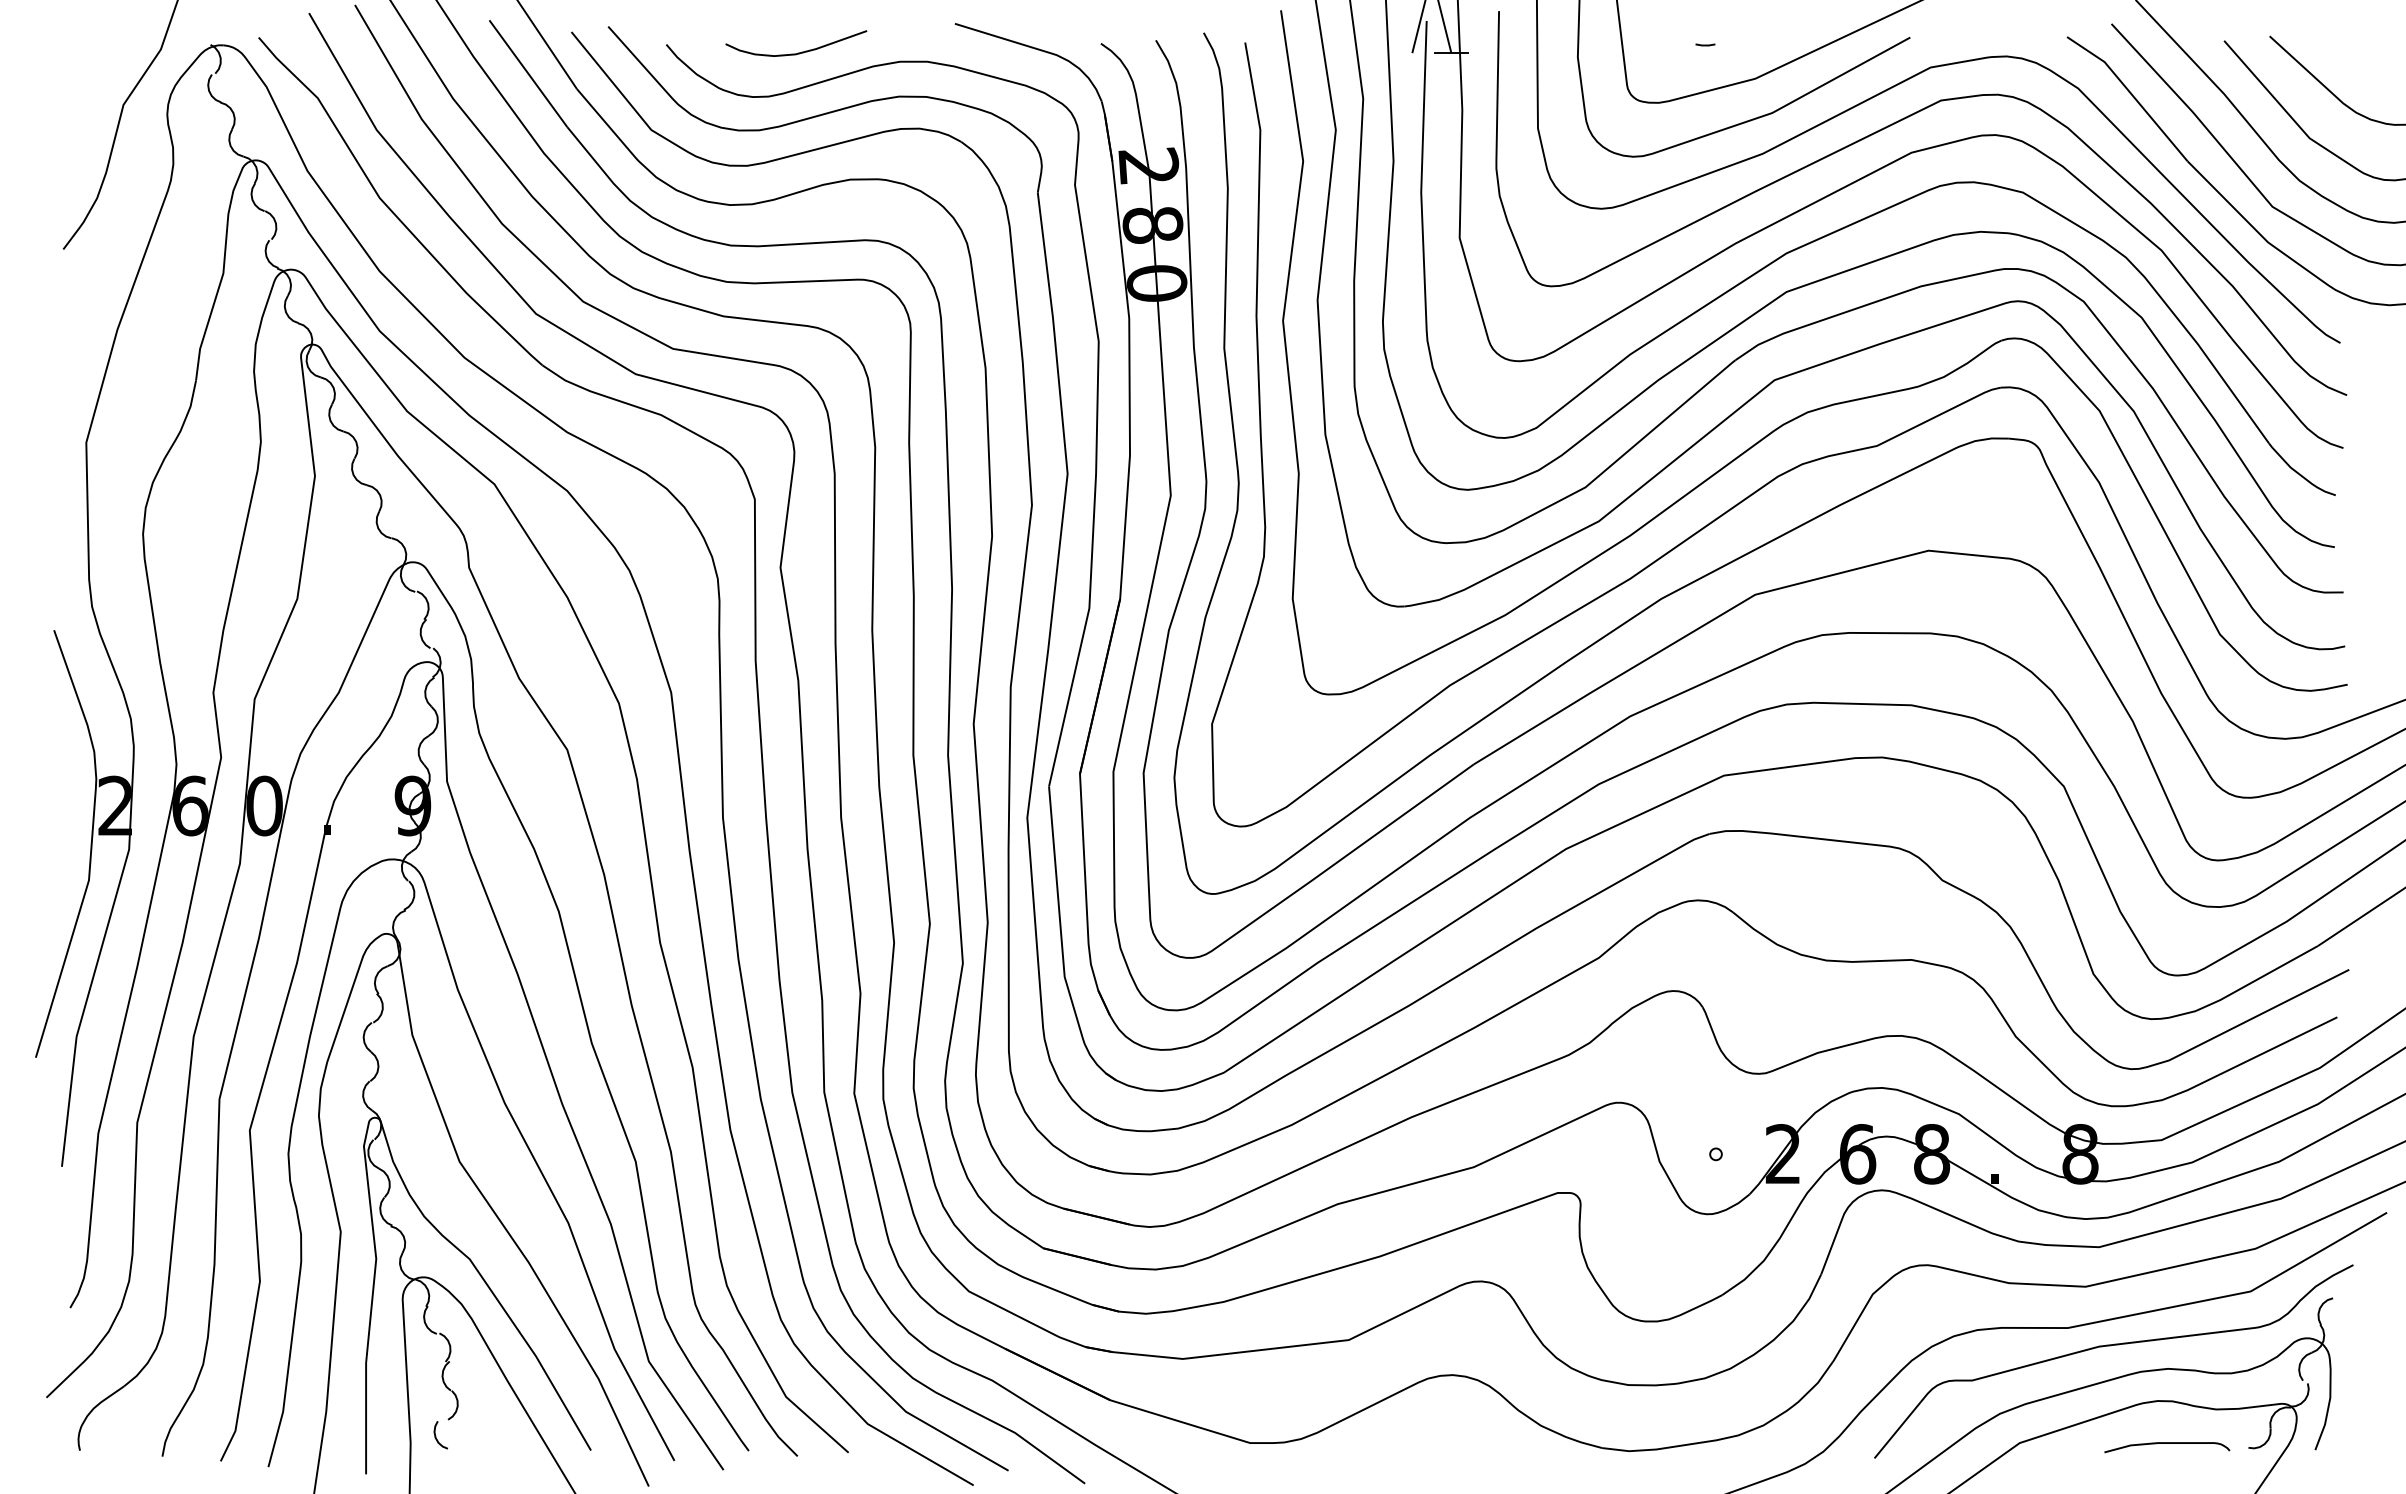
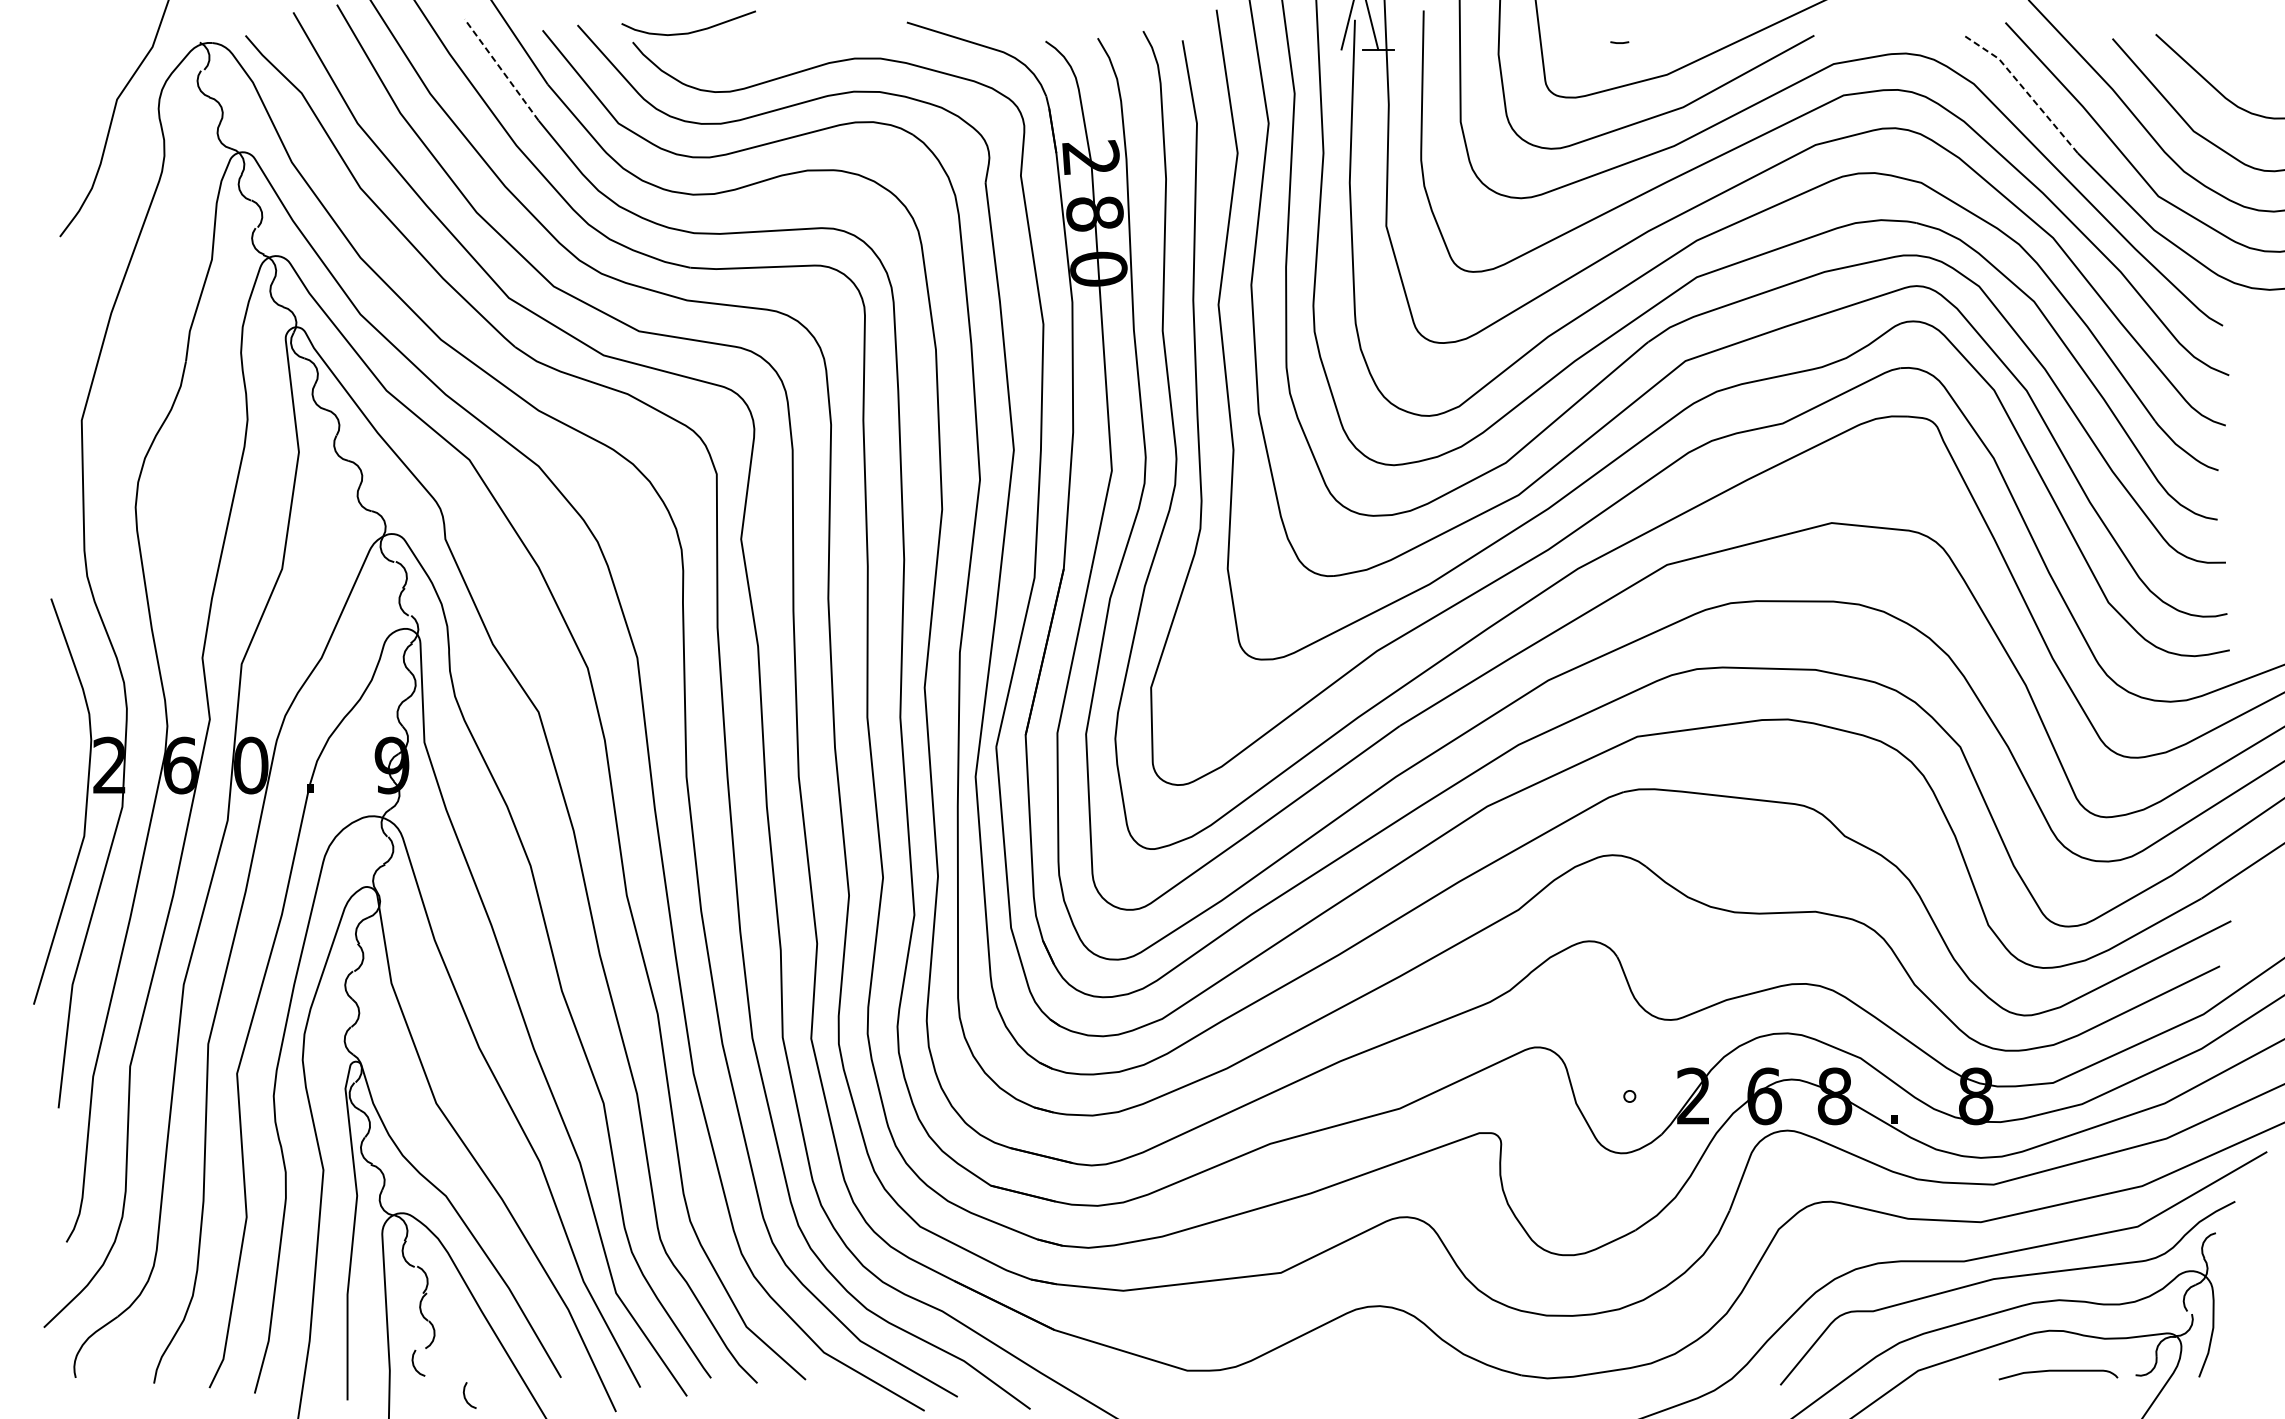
curve: (798, 52) -> (690, 31), moved
line: (528, 73) -> (501, 69), solid -> dashed
line: (2130, 93) -> (2023, 88), solid -> dashed
curve: (490, 1469) -> (465, 1395), added

